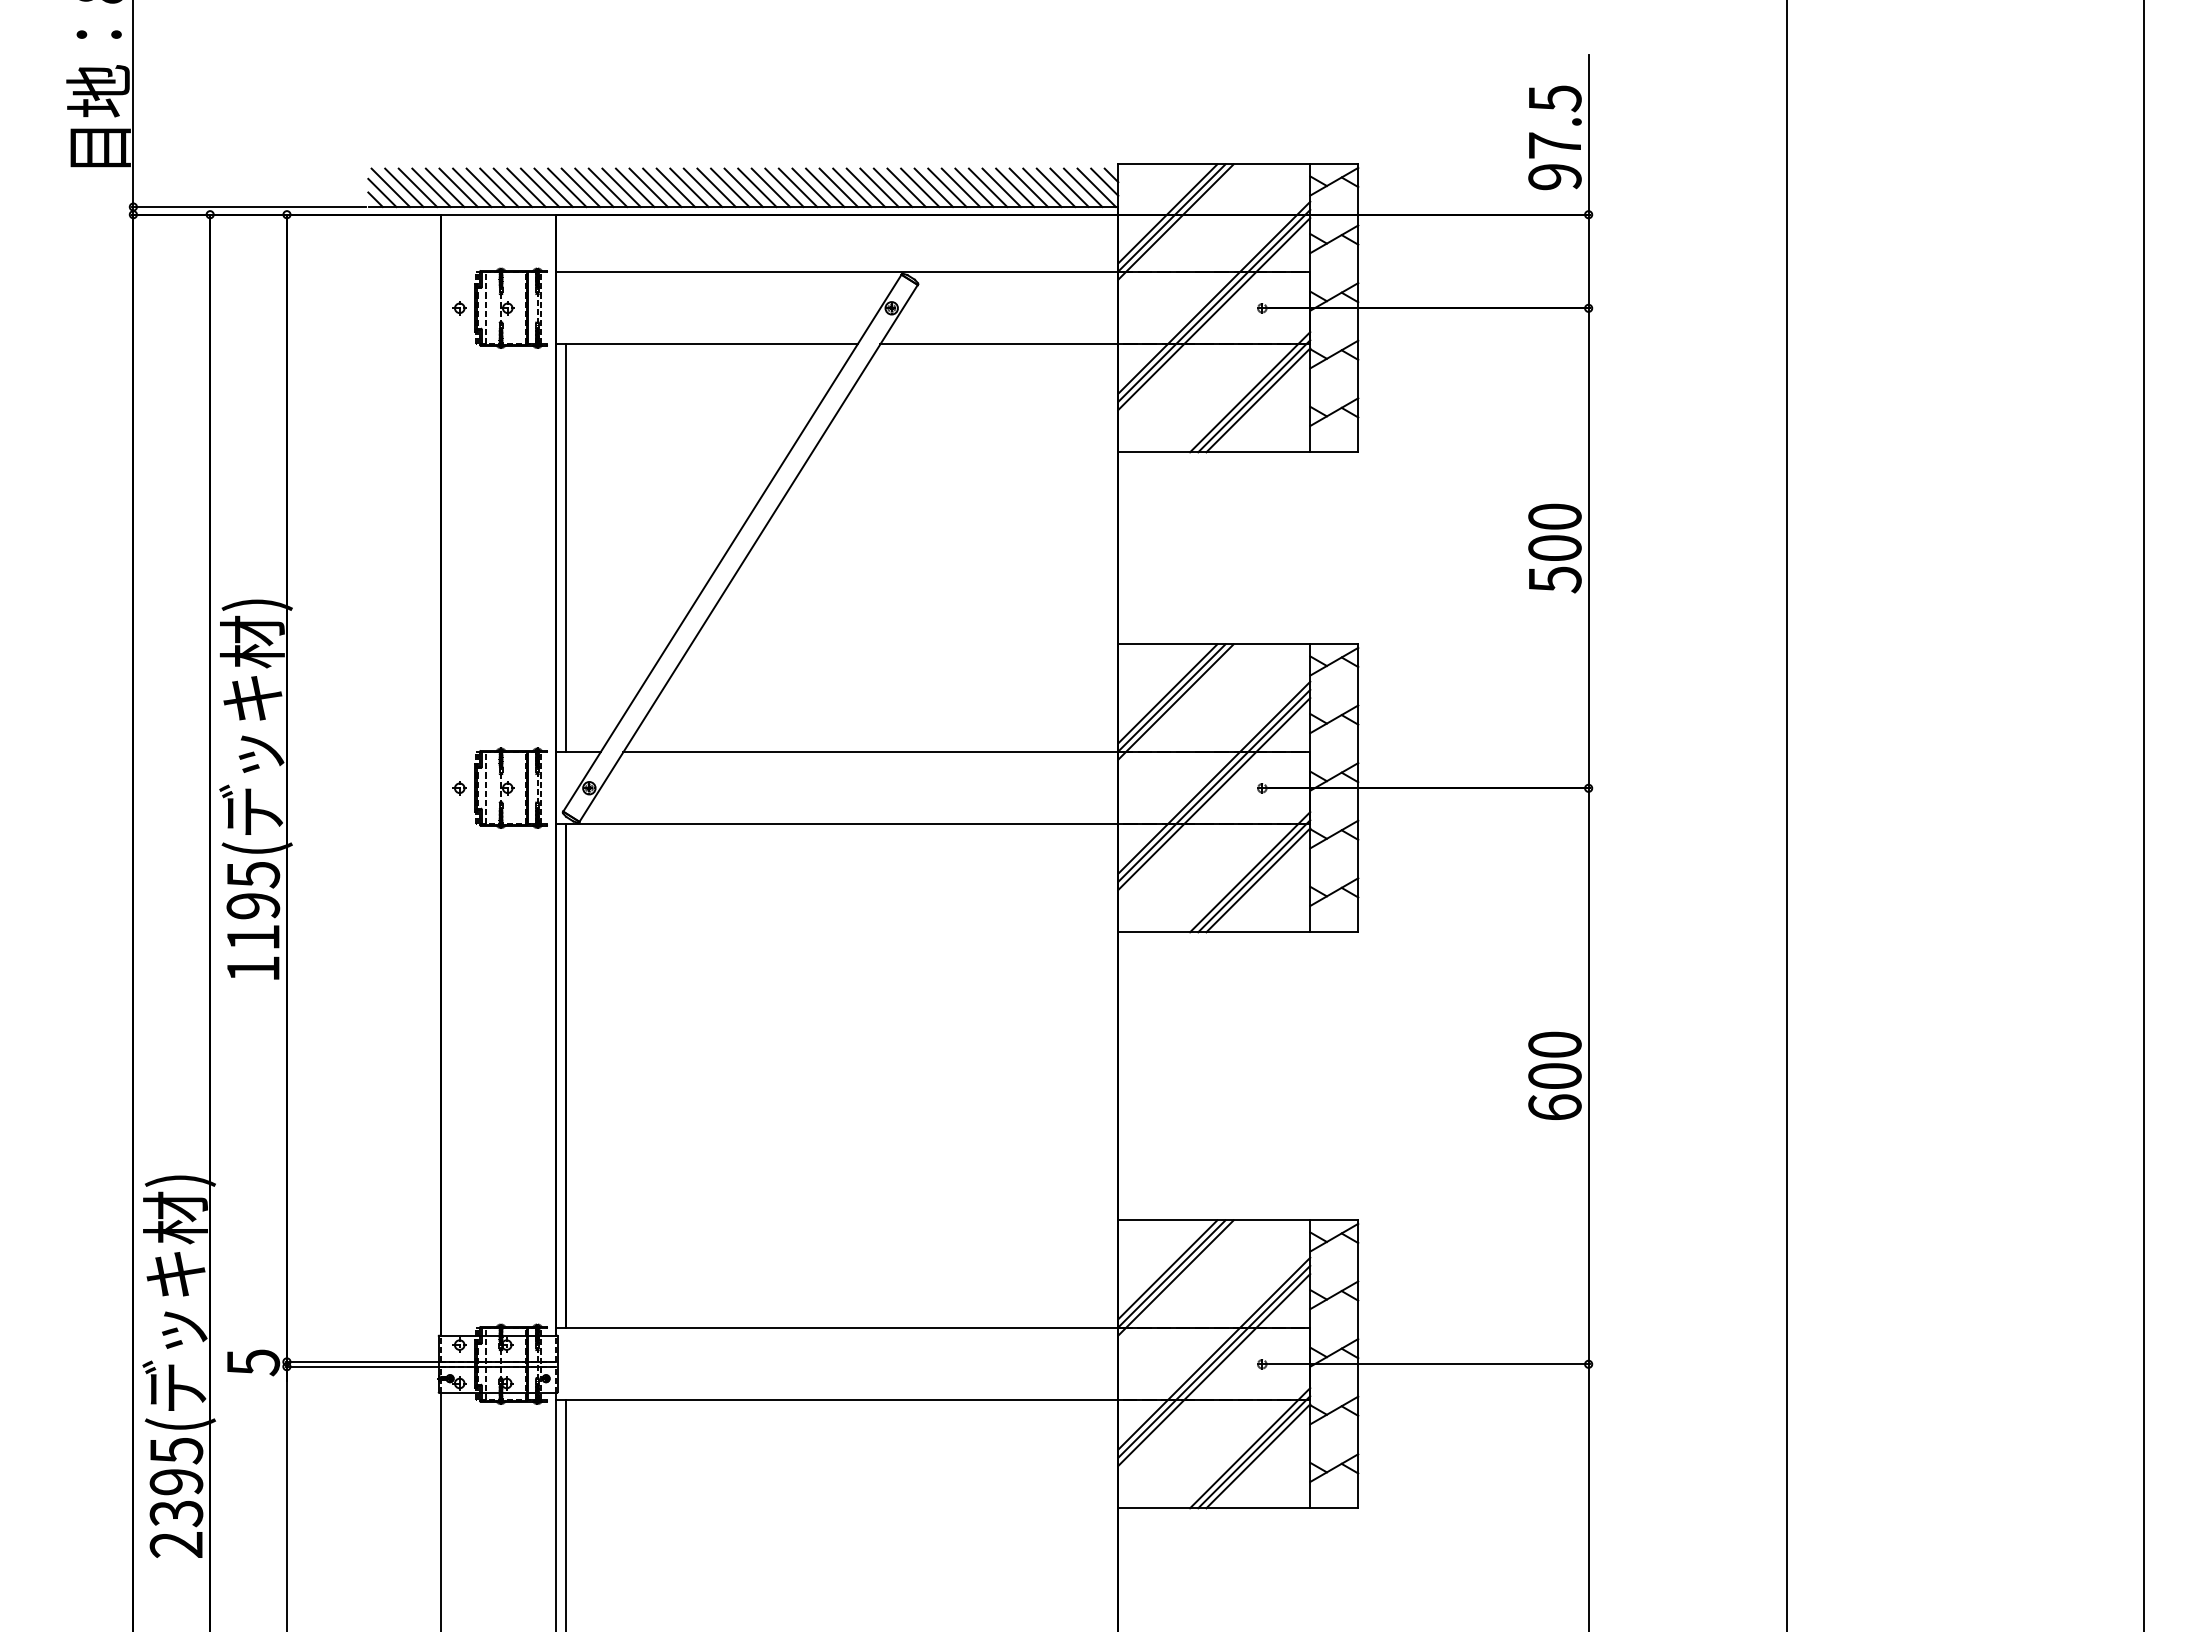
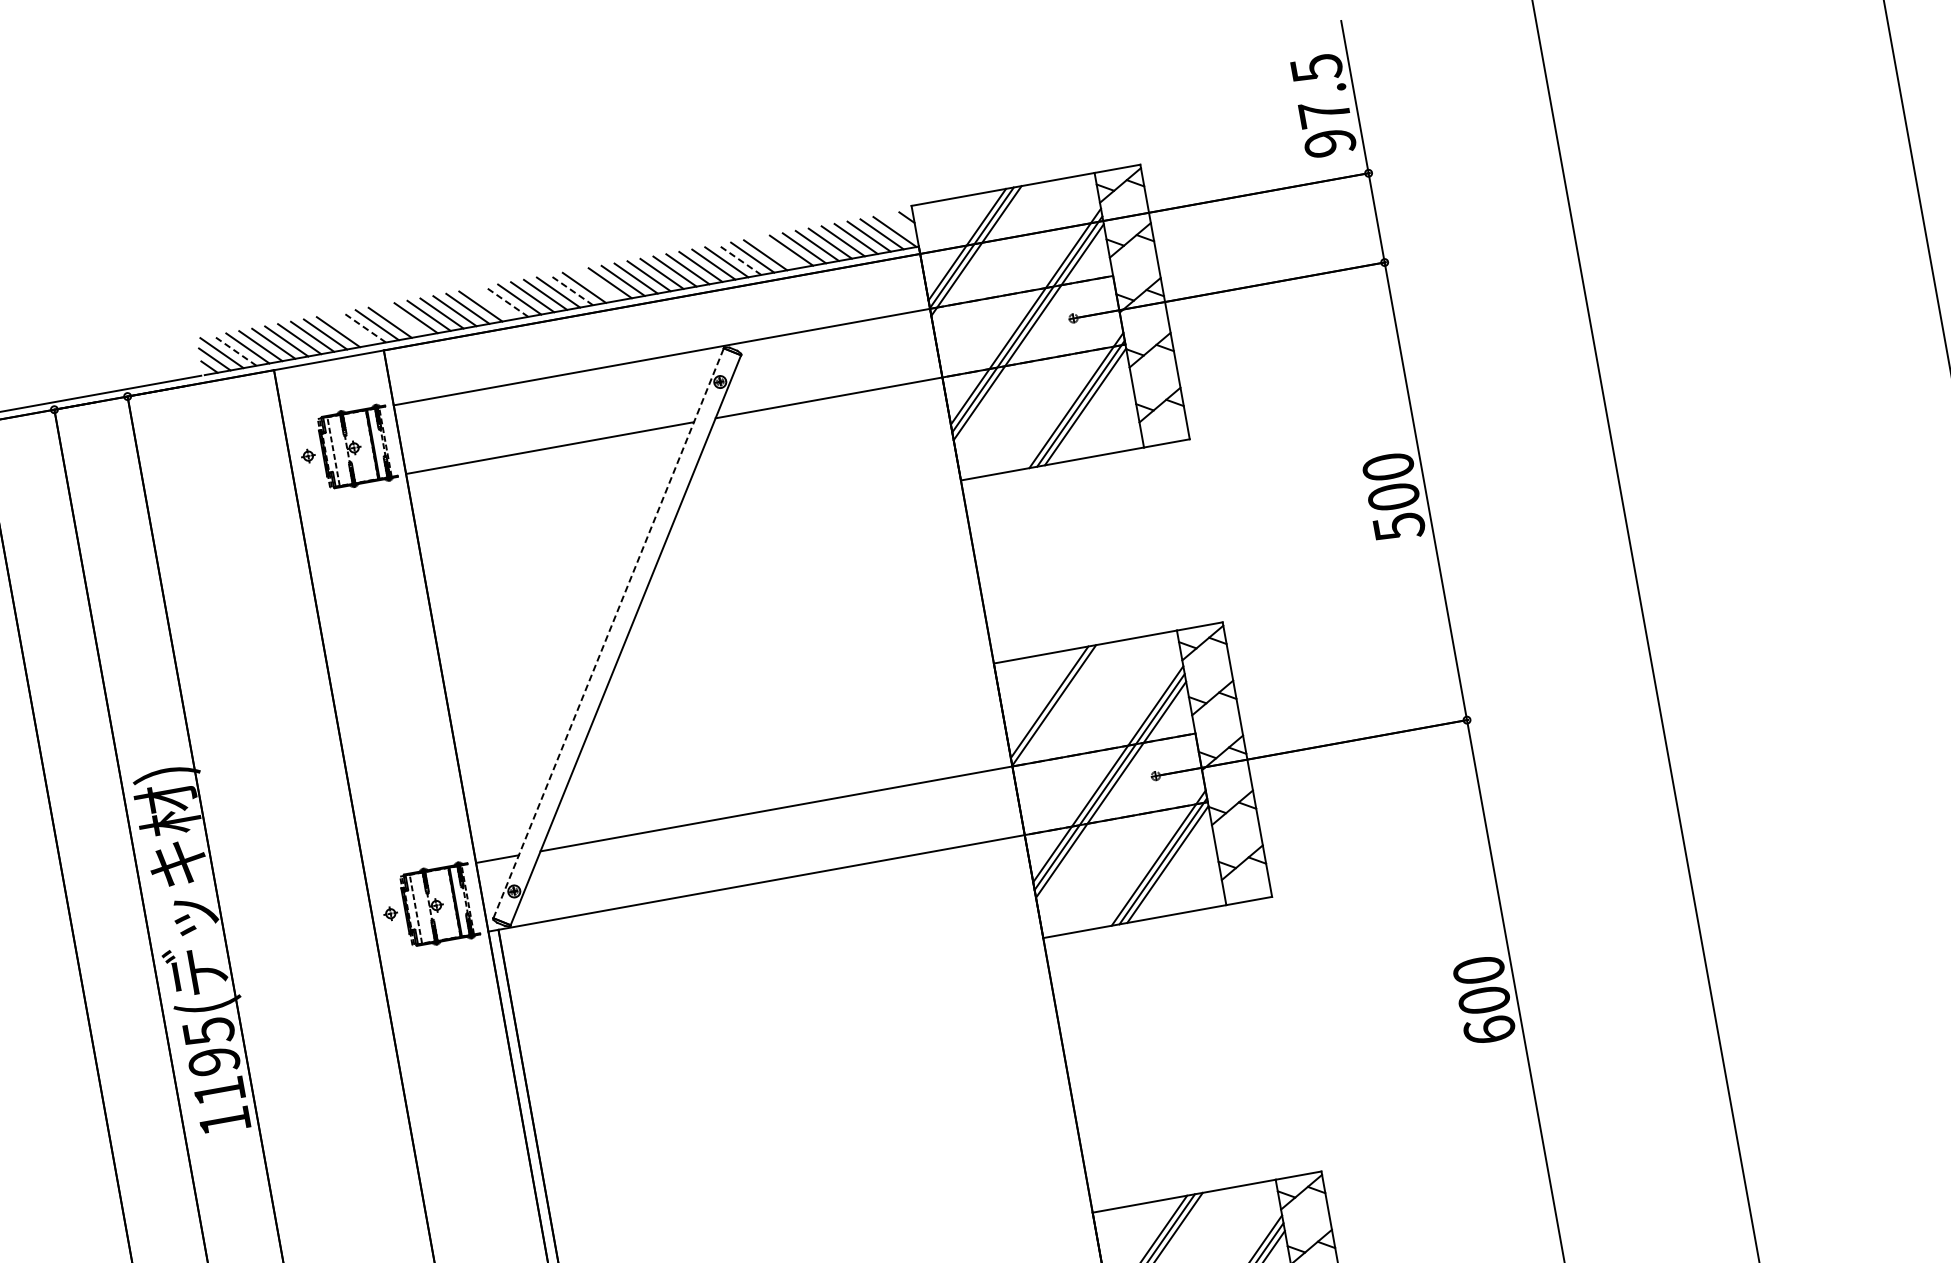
line: (1104, 181) -> (901, 224), removed
line: (404, 187) -> (235, 350), solid -> dashed
line: (526, 187) -> (351, 329), removed
line: (539, 187) -> (363, 327), solid -> dashed
line: (580, 187) -> (402, 320), removed
line: (675, 187) -> (493, 303), removed
line: (689, 187) -> (506, 301), solid -> dashed
line: (757, 187) -> (571, 289), solid -> dashed
line: (784, 187) -> (597, 285), removed
line: (933, 187) -> (739, 259), solid -> dashed
line: (974, 187) -> (778, 252), removed
line: (732, 542) -> (608, 632), solid -> dashed
line: (566, 548) -> (451, 666), removed
line: (1175, 701) -> (1058, 708), removed

